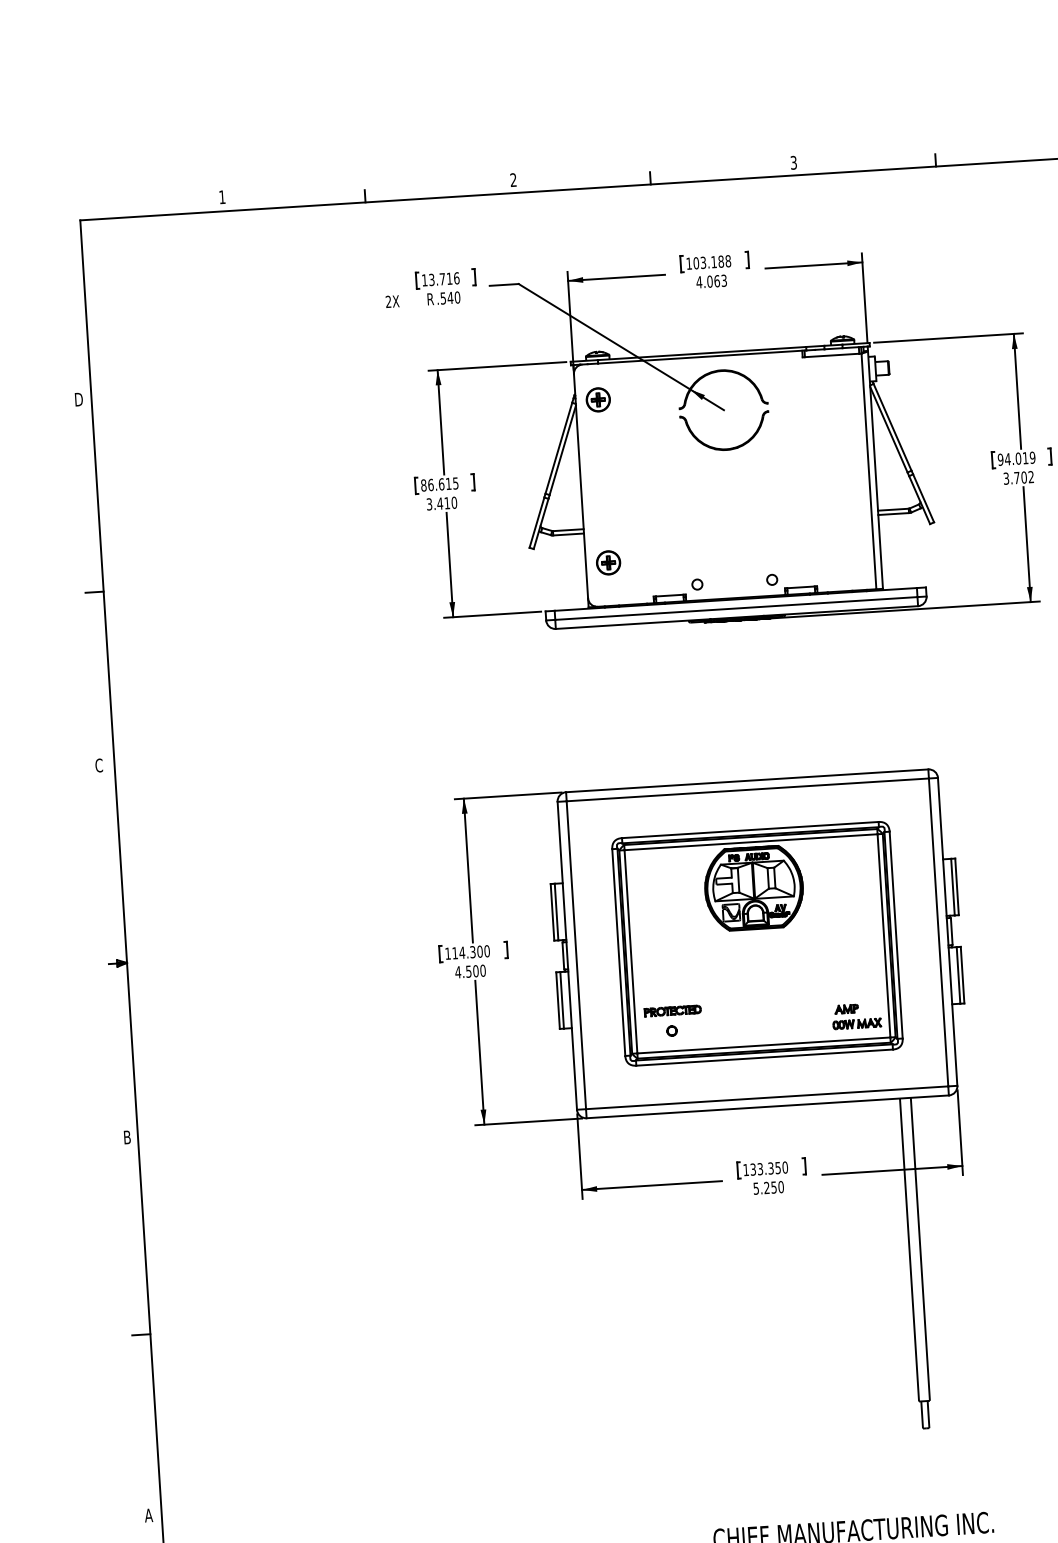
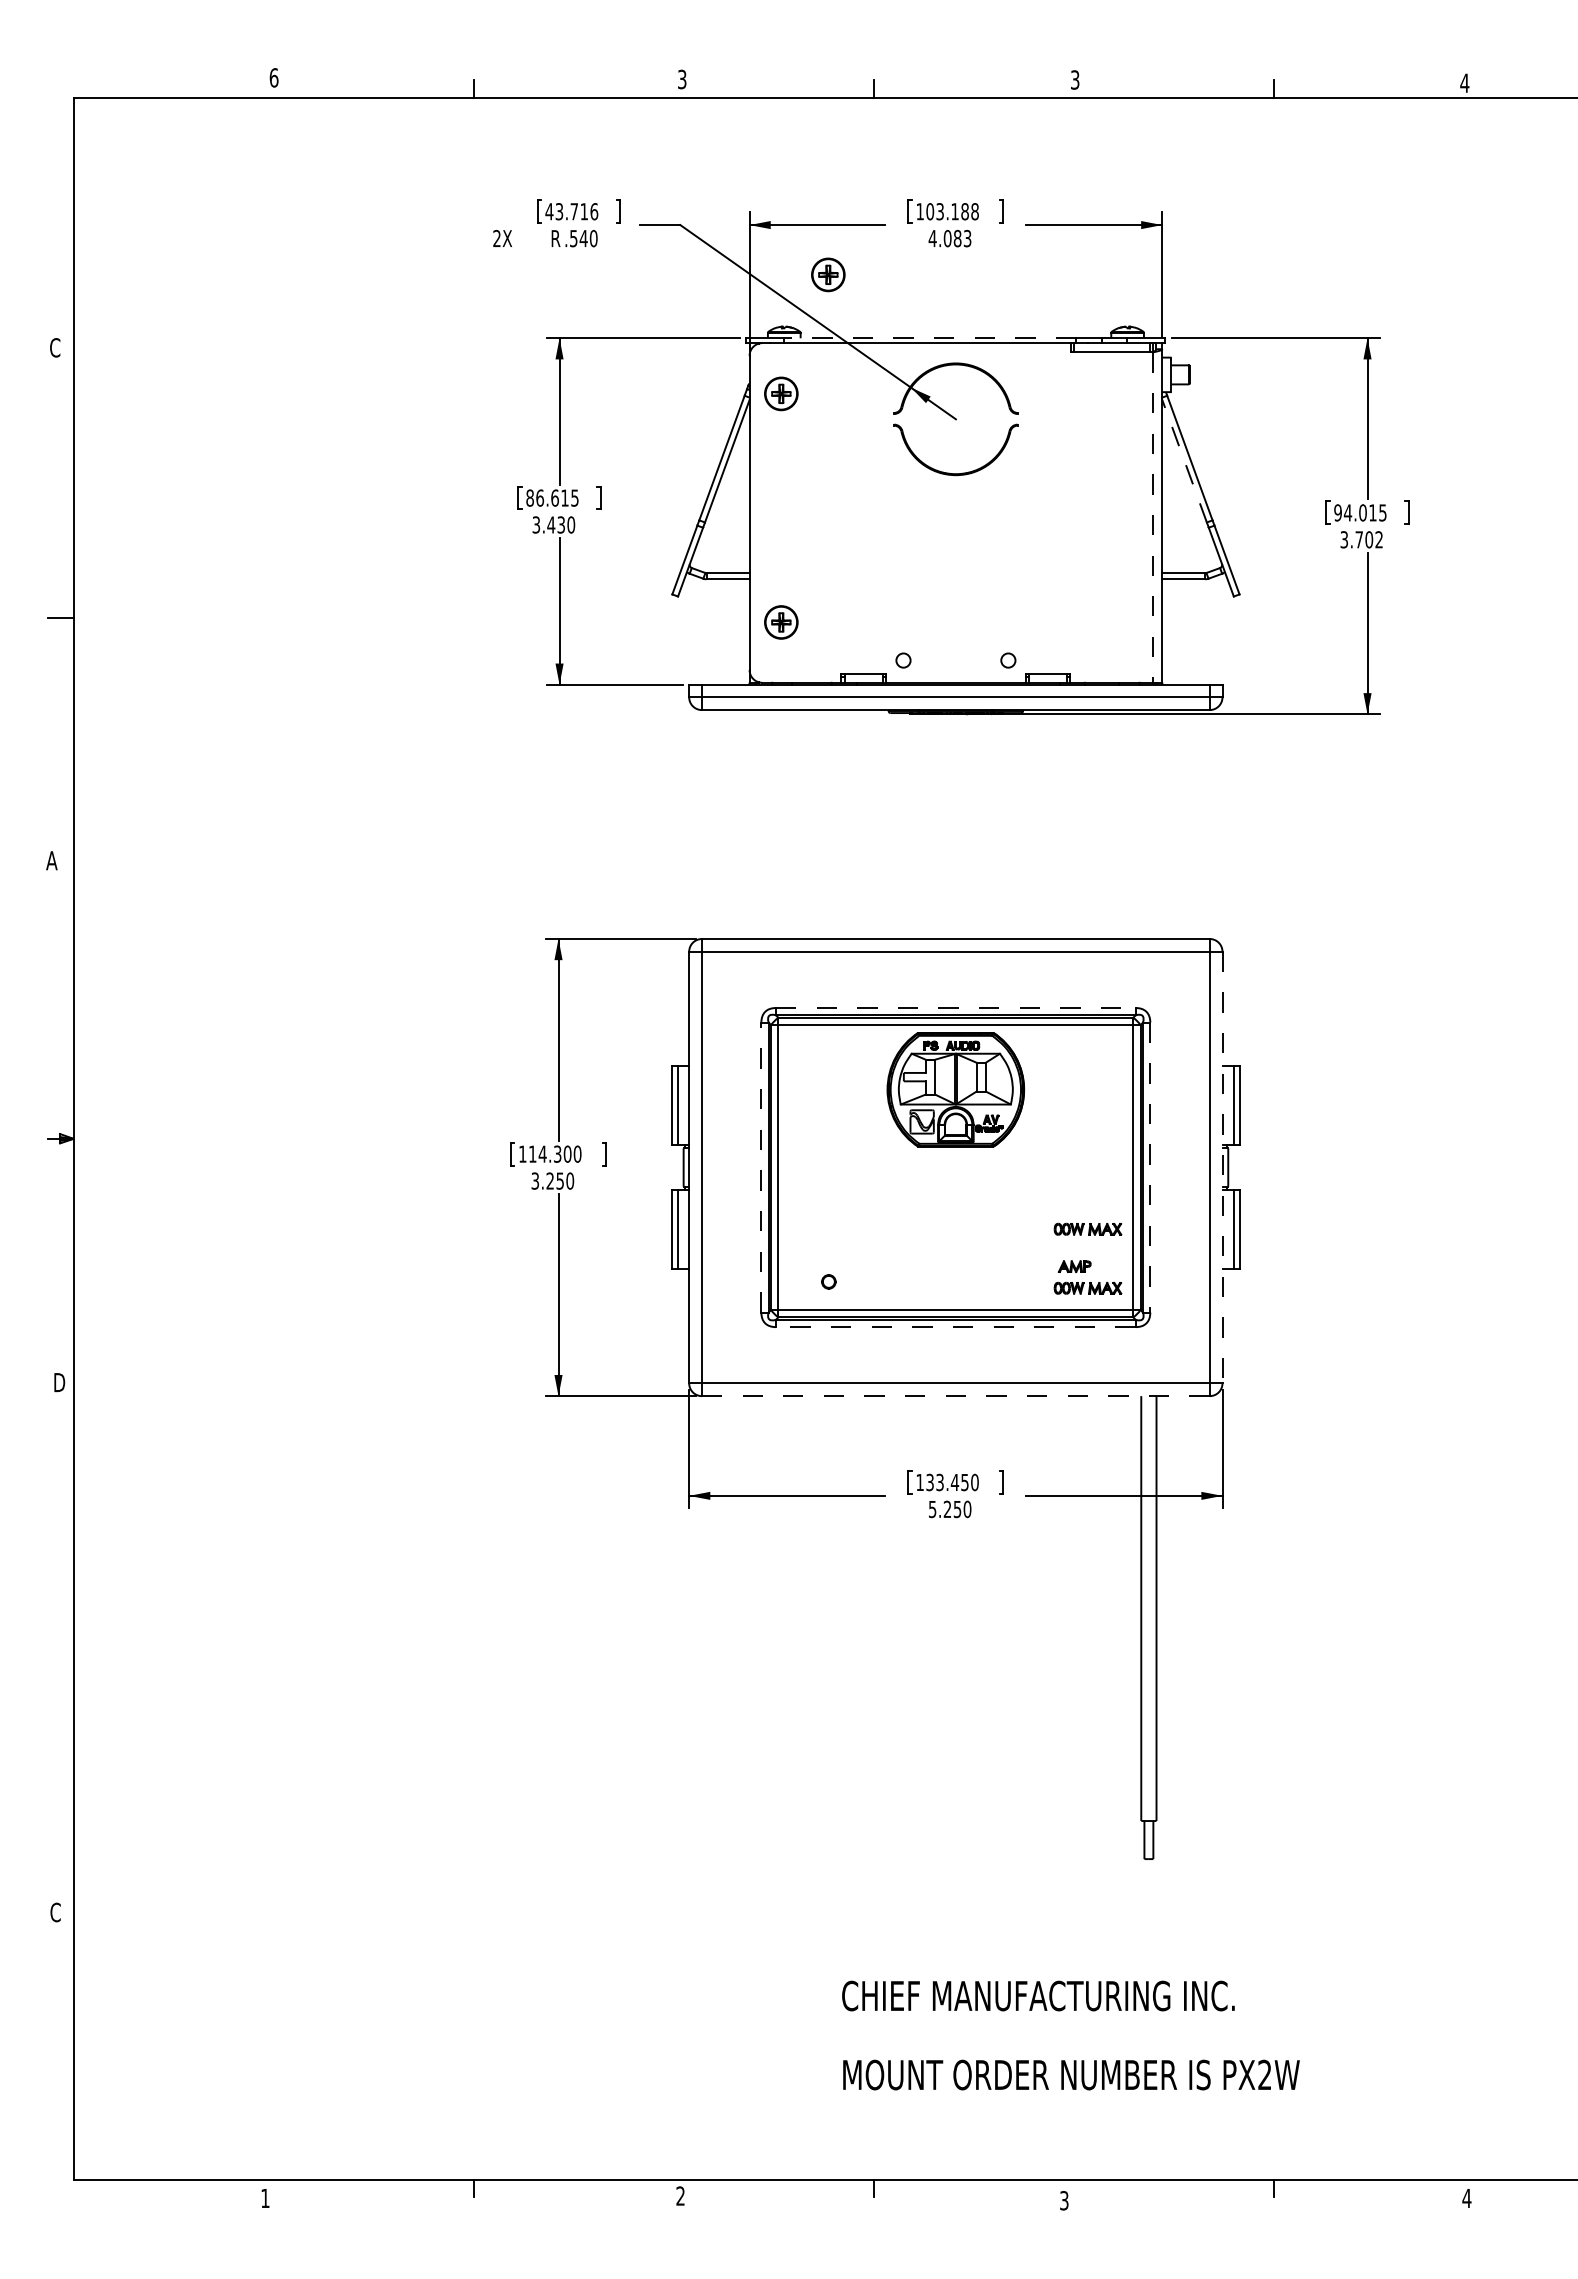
text: (513, 180) -> (682, 79), 2 -> 3
text: (221, 197) -> (273, 77), 1 -> 6
text: (424, 280) -> (549, 211), 13.716 -> 43.716
text: (716, 281) -> (957, 238), 4.063 -> 4.083
part: (626, 312) -> (828, 274), added
line: (701, 353) -> (929, 338), solid -> dashed
text: (78, 399) -> (55, 347), D -> C
line: (888, 429) -> (1184, 460), solid -> dashed
text: (1032, 457) -> (1382, 512), 94.019 -> 94.015
line: (869, 472) -> (1153, 518), solid -> dashed
text: (446, 502) -> (560, 524), 3.410 -> 3.430
text: (98, 765) -> (51, 860), C -> A
line: (750, 830) -> (955, 1008), solid -> dashed
line: (947, 931) -> (1222, 1167), solid -> dashed
line: (896, 935) -> (1150, 1167), solid -> dashed
line: (618, 952) -> (761, 1167), solid -> dashed
text: (466, 971) -> (547, 1180), 4.500 -> 3.250
part: (854, 981) -> (1087, 1228), added
part: (672, 1010) -> (831, 1253), removed
line: (764, 1057) -> (955, 1327), solid -> dashed
line: (767, 1107) -> (955, 1396), solid -> dashed
text: (128, 1137) -> (60, 1382), B -> D
text: (770, 1168) -> (954, 1482), 133.350 -> 133.450
line: (141, 1334) -> (60, 1659), removed
text: (148, 1515) -> (55, 1912), A -> C

